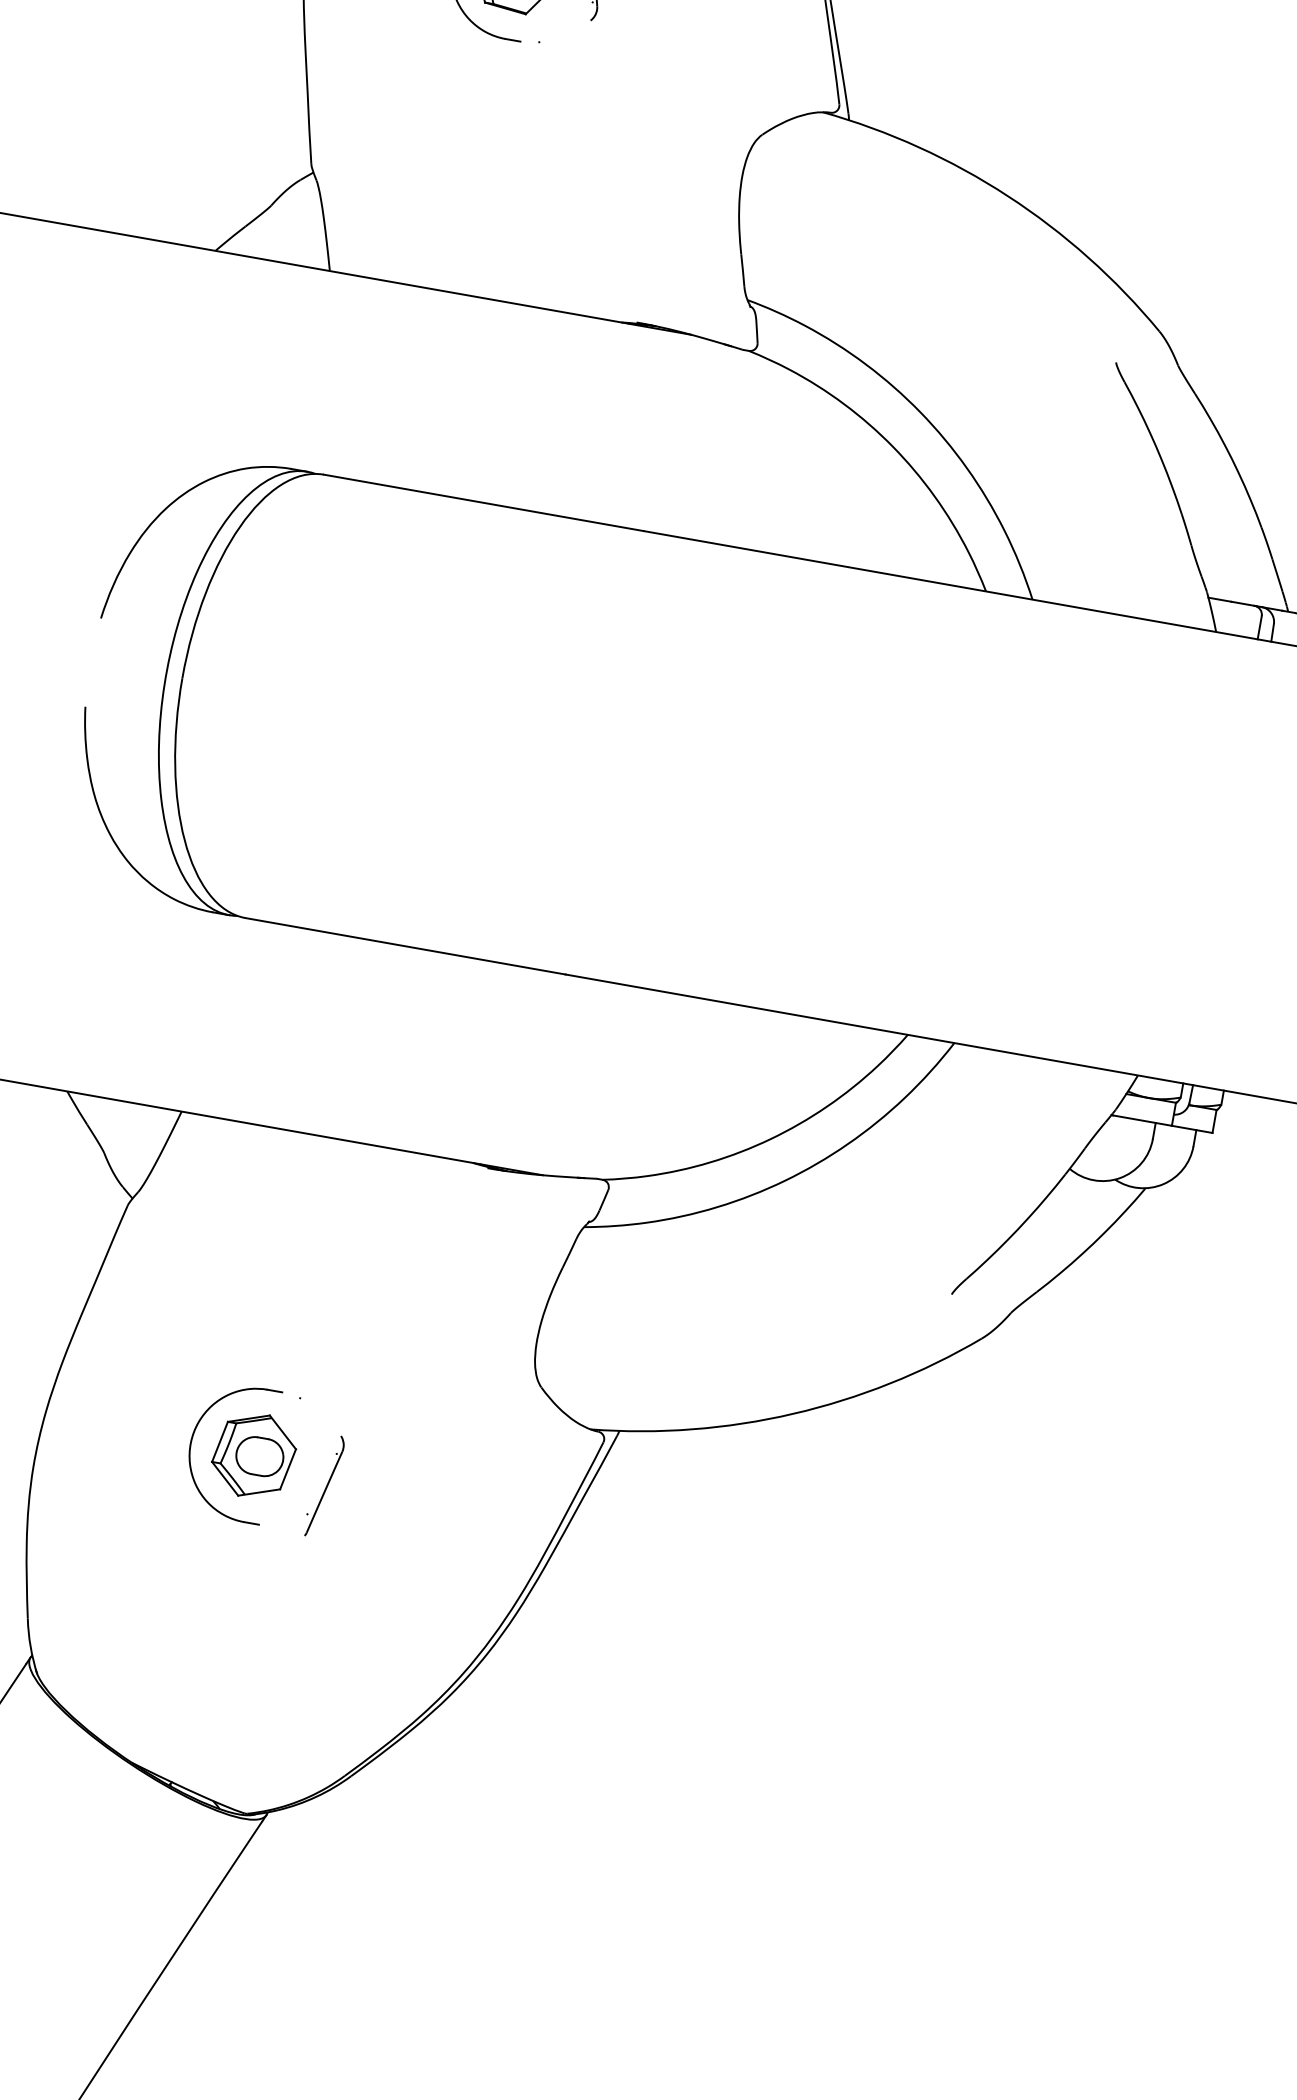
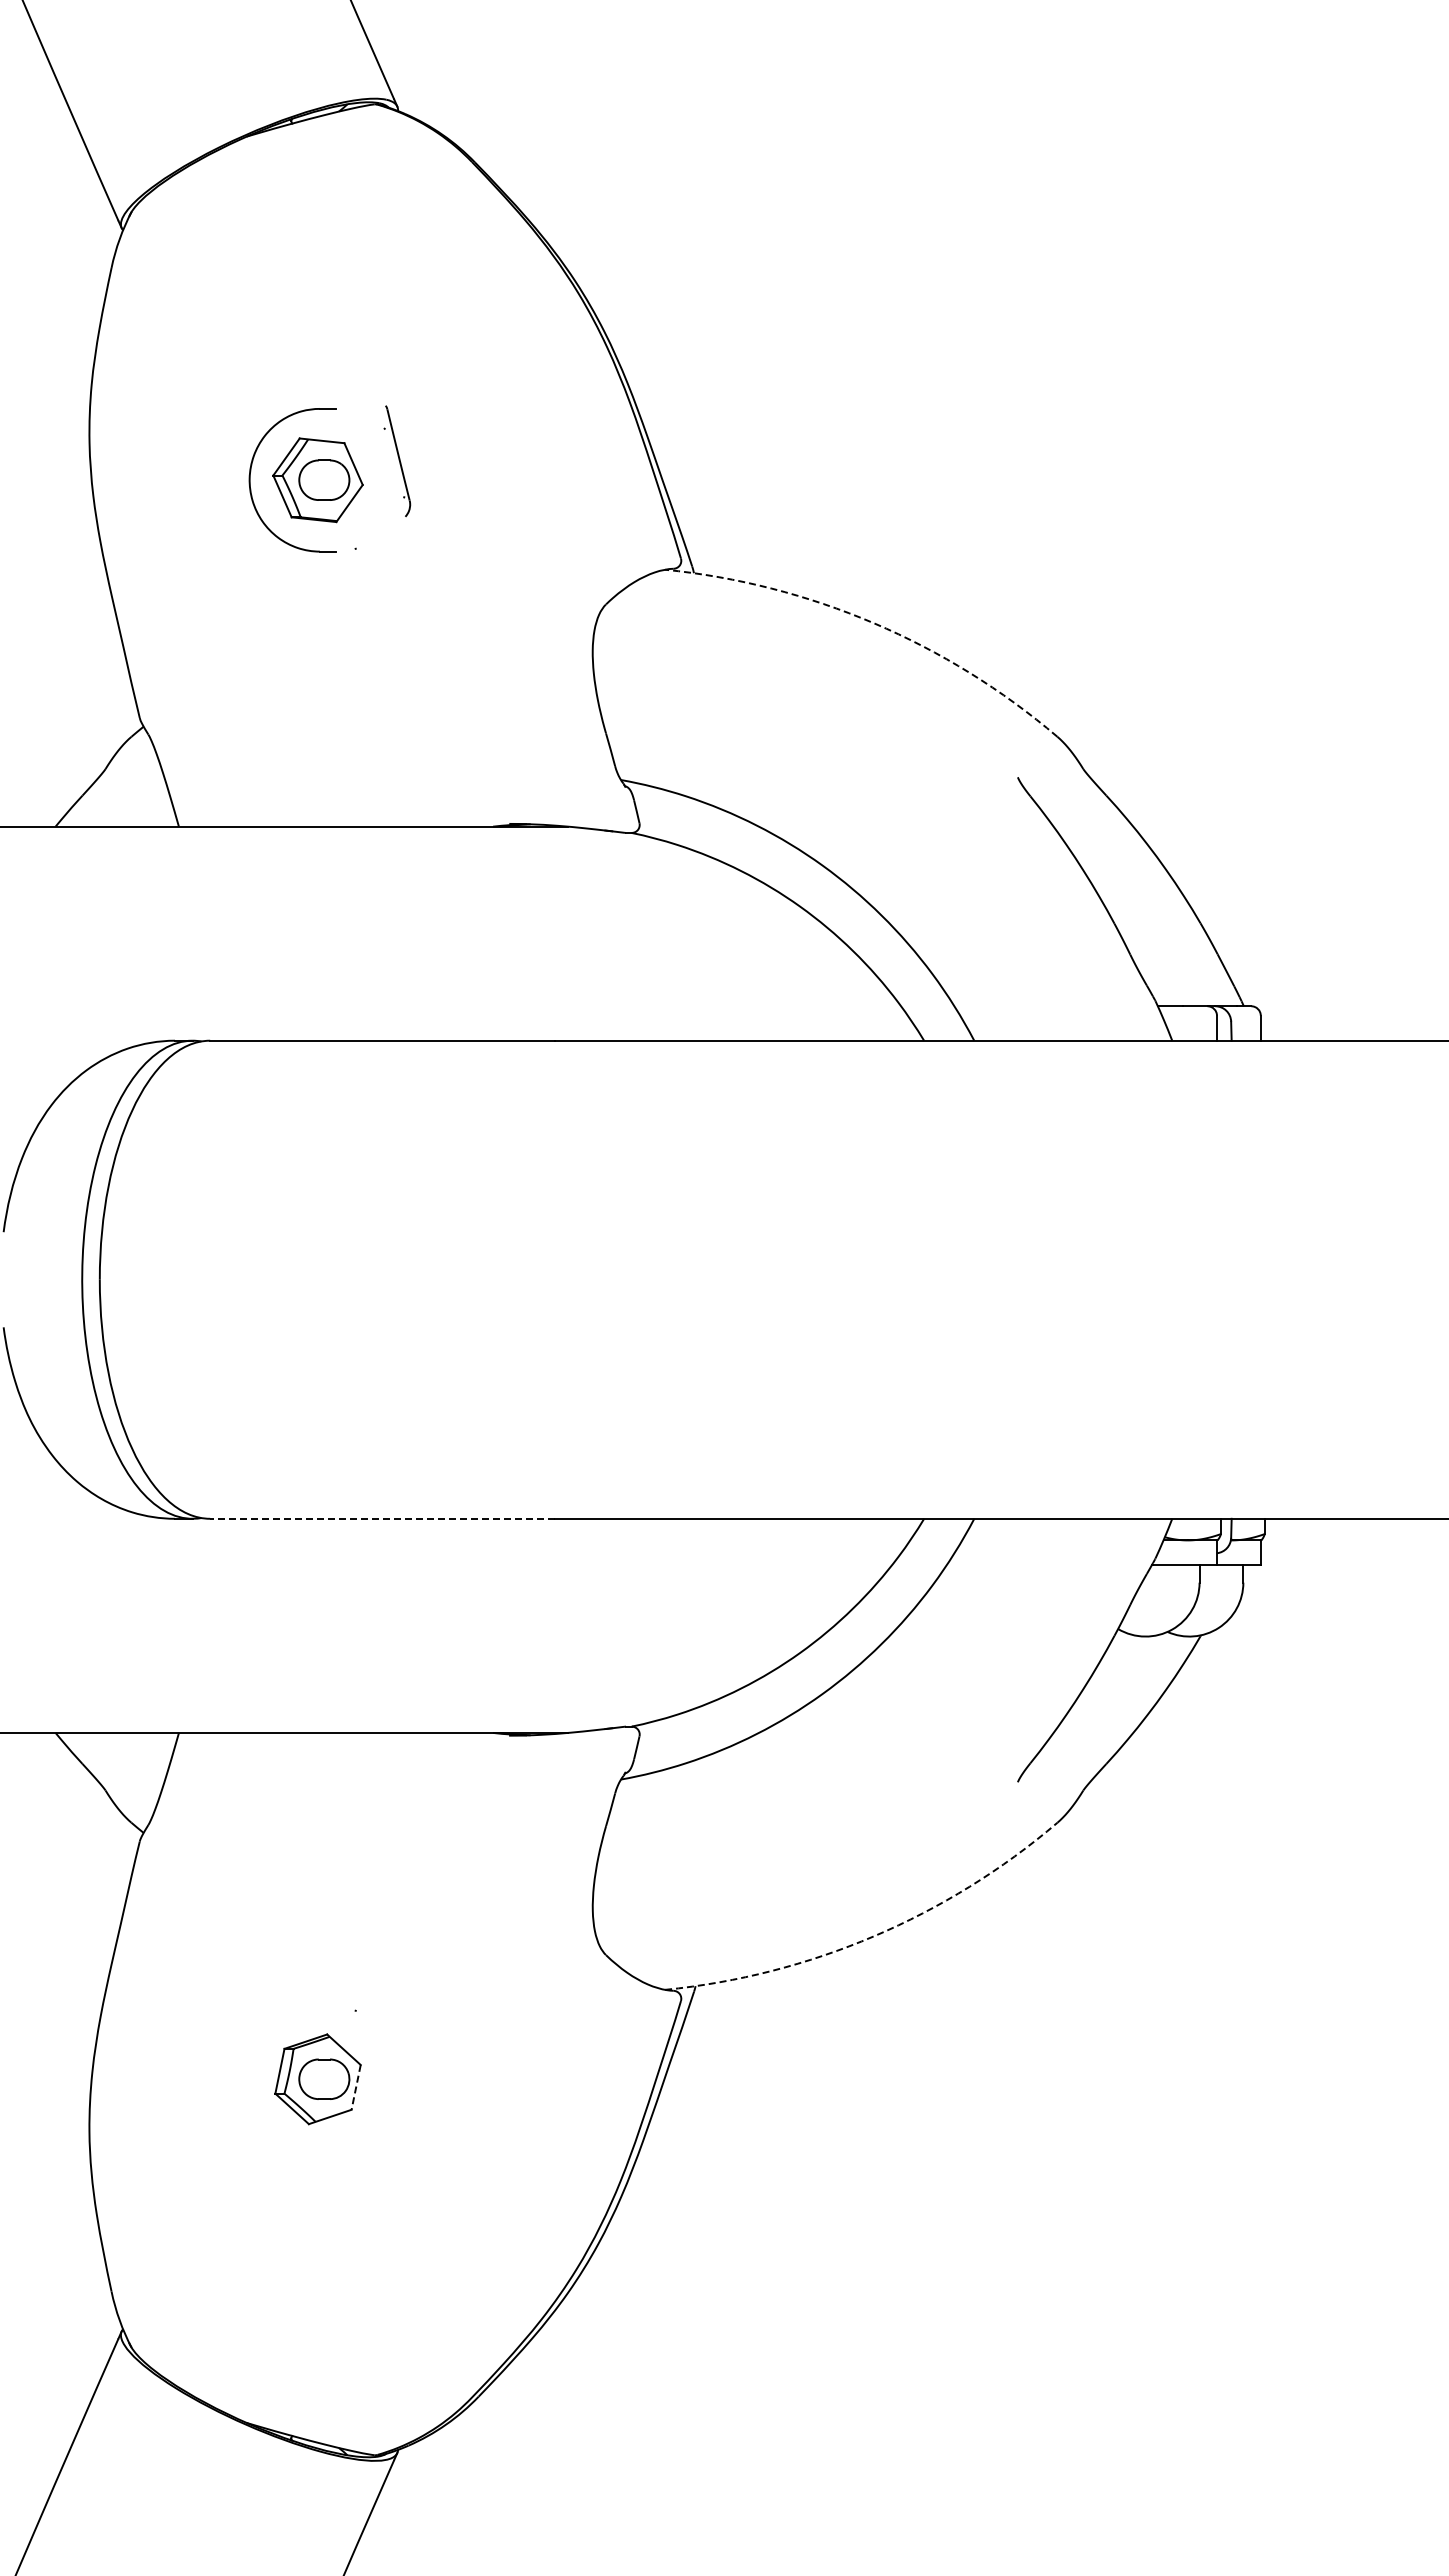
arc: (1008, 196) -> (874, 623), solid -> dashed
line: (405, 946) -> (382, 1518), solid -> dashed
arc: (793, 1414) -> (874, 1936), solid -> dashed
part: (193, 1436) -> (251, 2070), removed
line: (288, 1469) -> (356, 2087), solid -> dashed
part: (324, 1486) -> (397, 2098), removed

